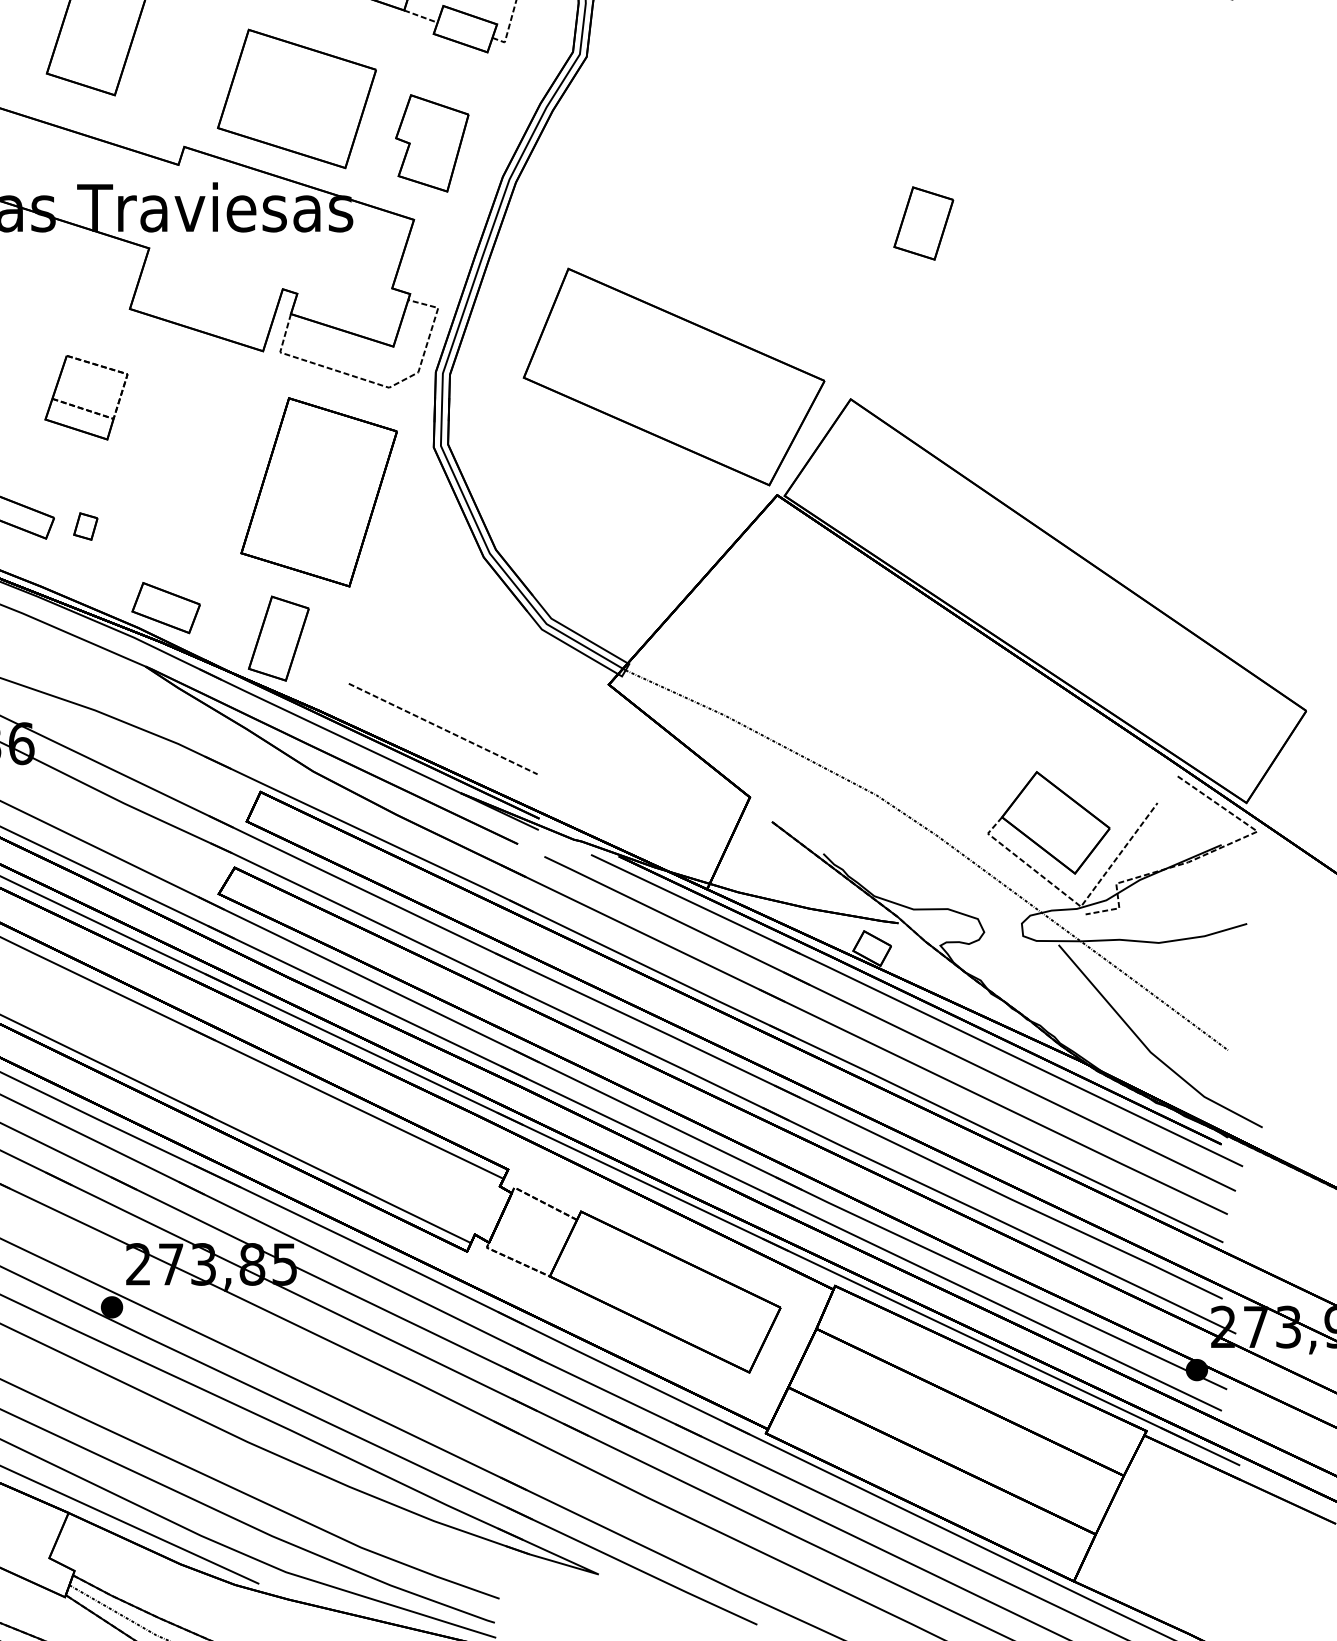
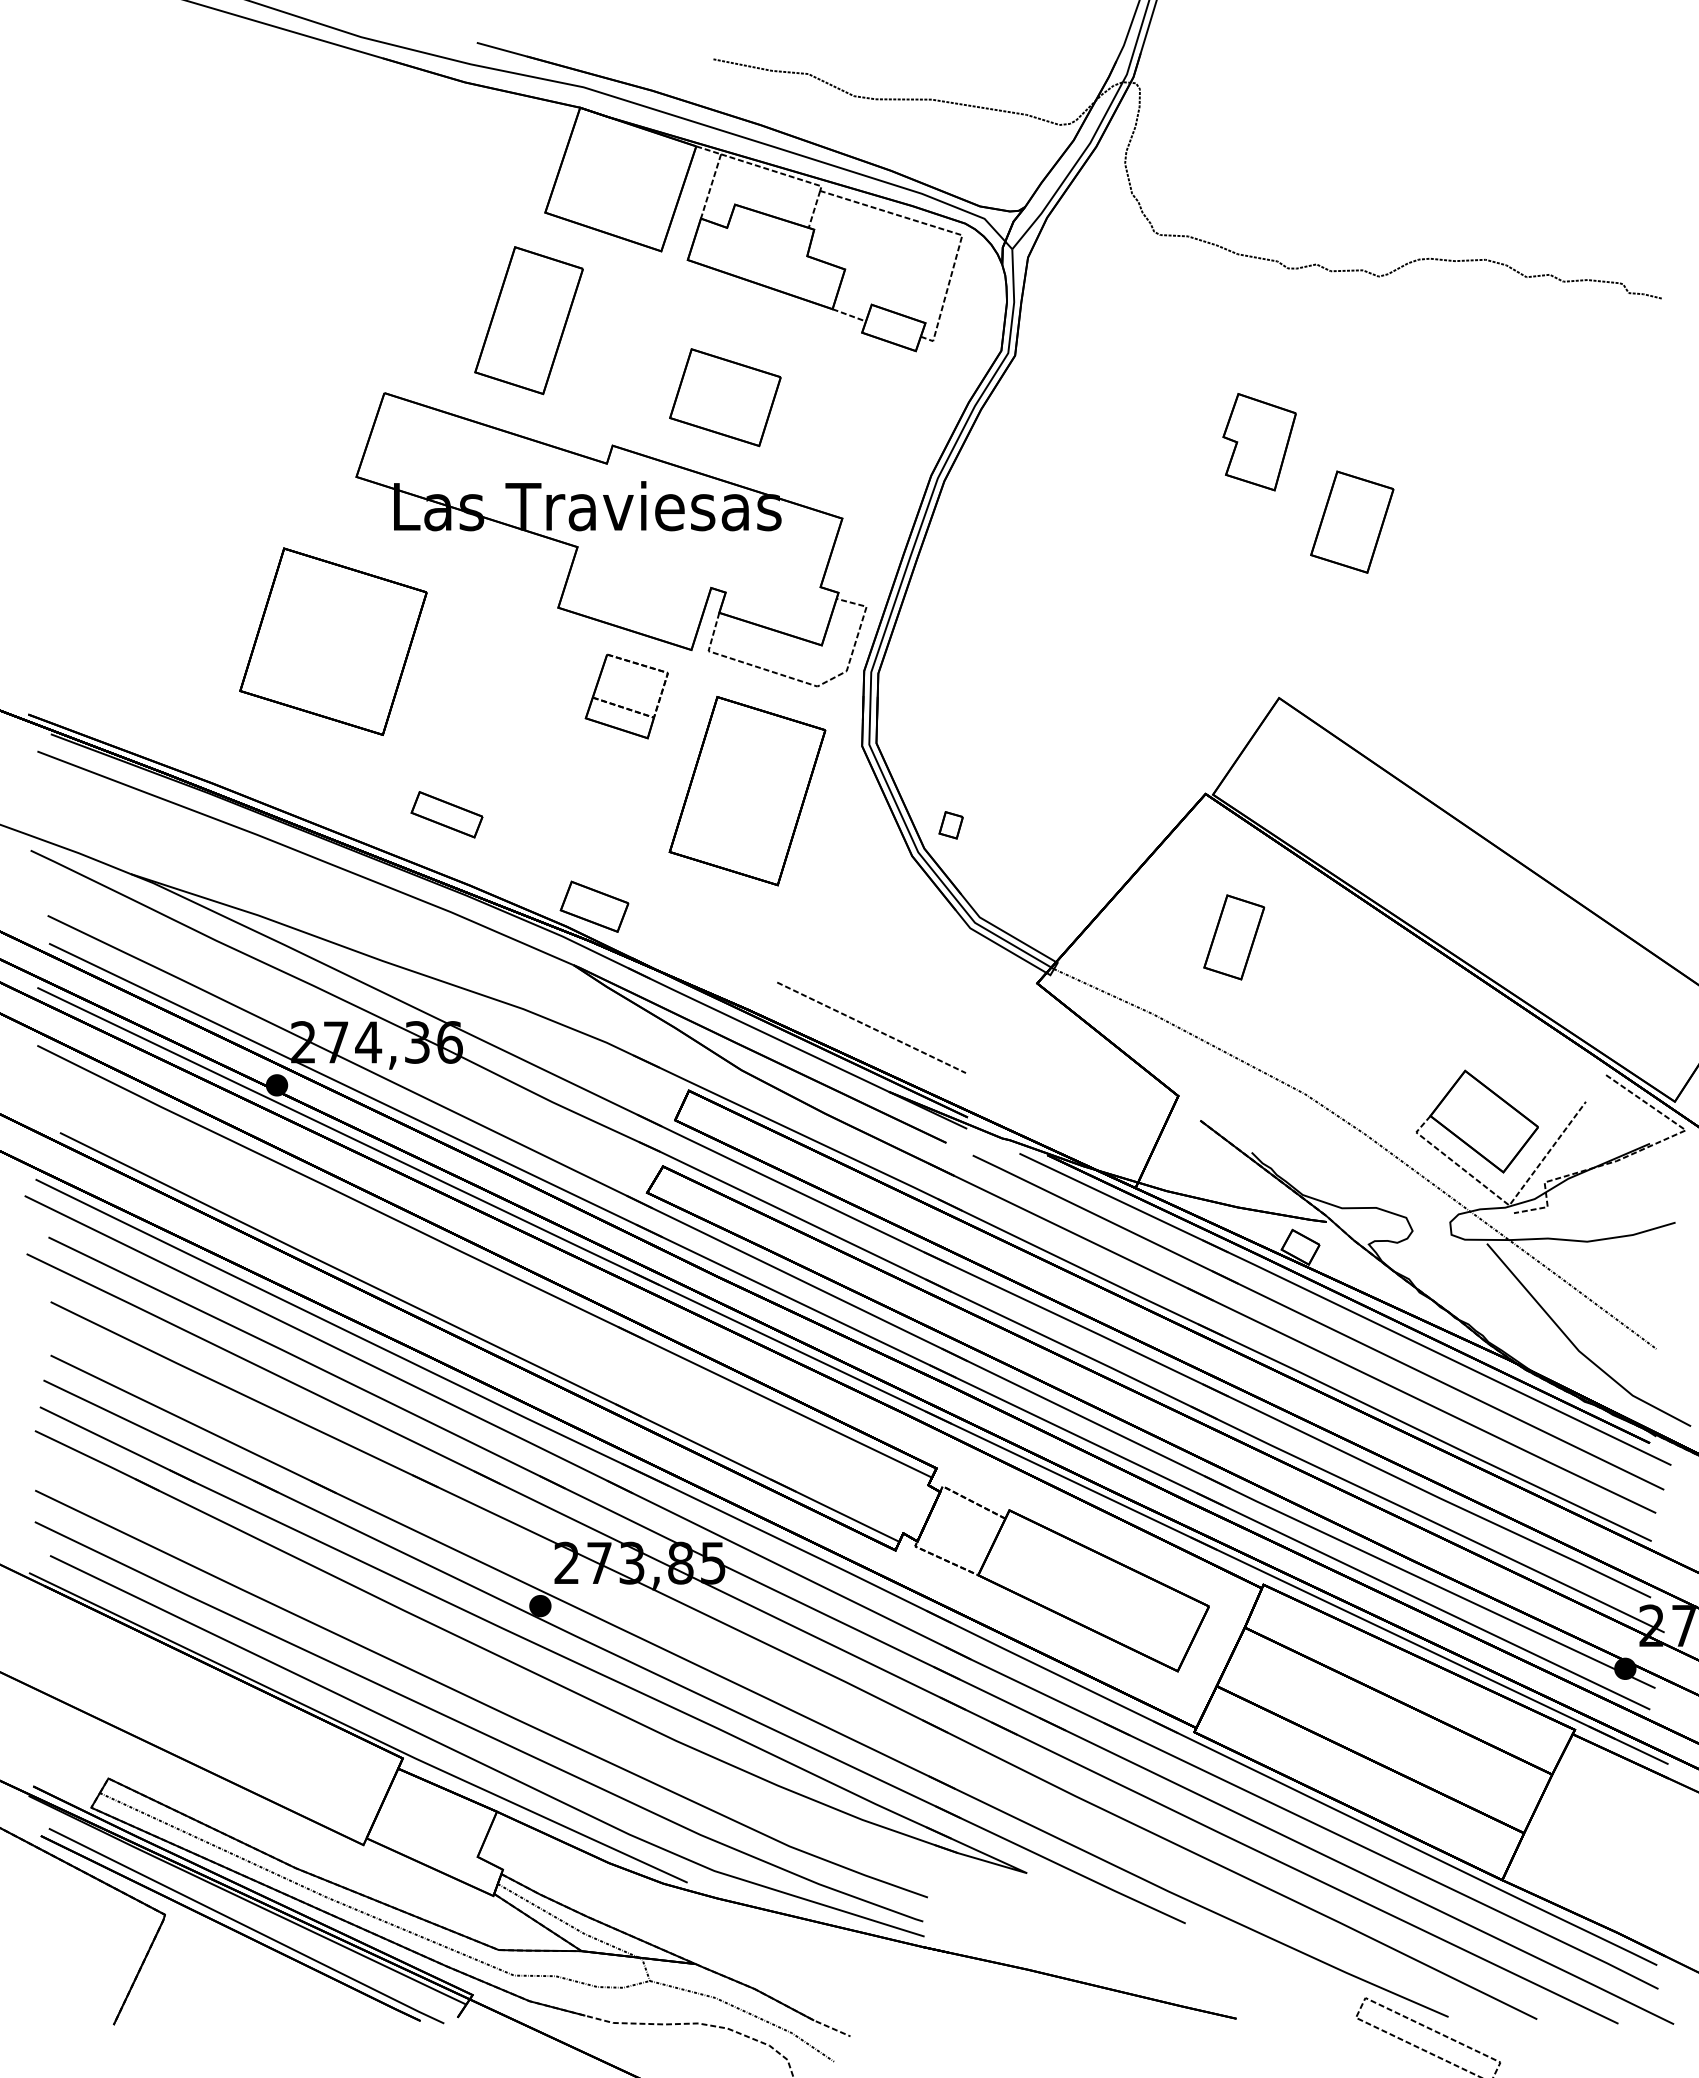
part: (297, 98) -> (725, 397), size x0.7
part: (432, 143) -> (1259, 442), moved
part: (923, 223) -> (1351, 522), size x1.4
part: (674, 376) -> (1102, 675), removed
part: (83, 407) -> (623, 706), moved
part: (85, 526) -> (950, 825), moved
part: (279, 638) -> (1234, 937), moved

